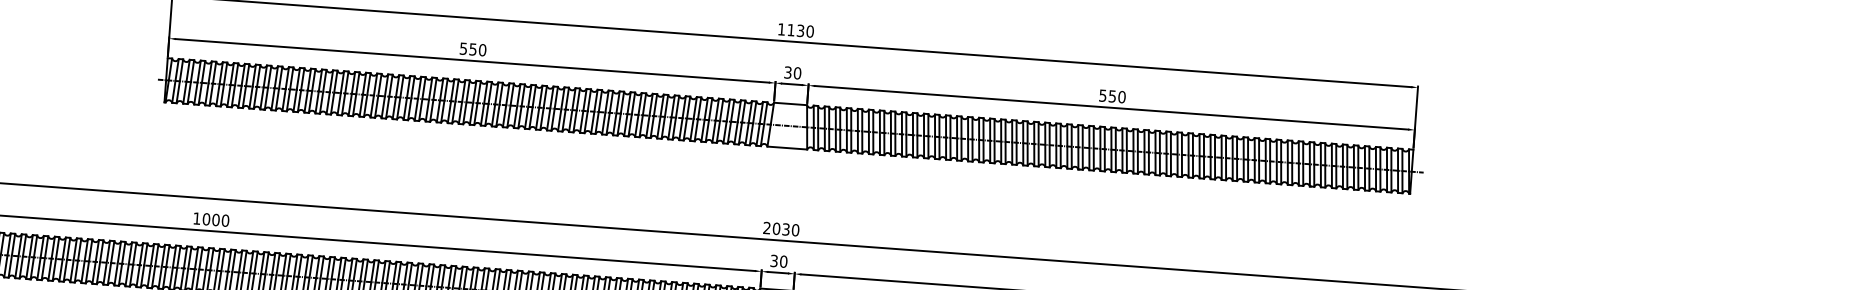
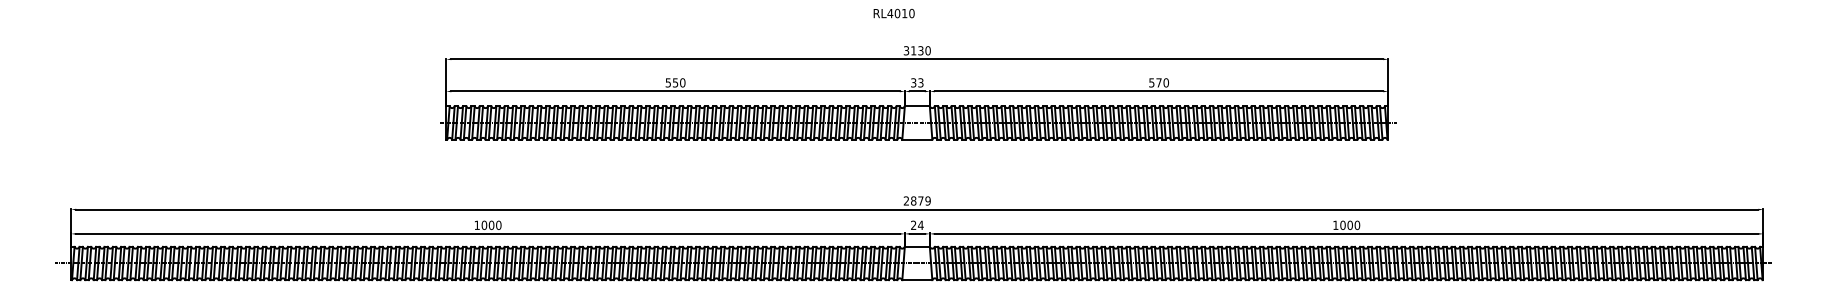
text: (781, 29) -> (906, 50), 1130 -> 3130
text: (797, 72) -> (920, 82), 30 -> 33
text: (1111, 95) -> (1158, 82), 550 -> 570
text: (785, 228) -> (920, 200), 2030 -> 2879
text: (779, 260) -> (917, 224), 30 -> 24

